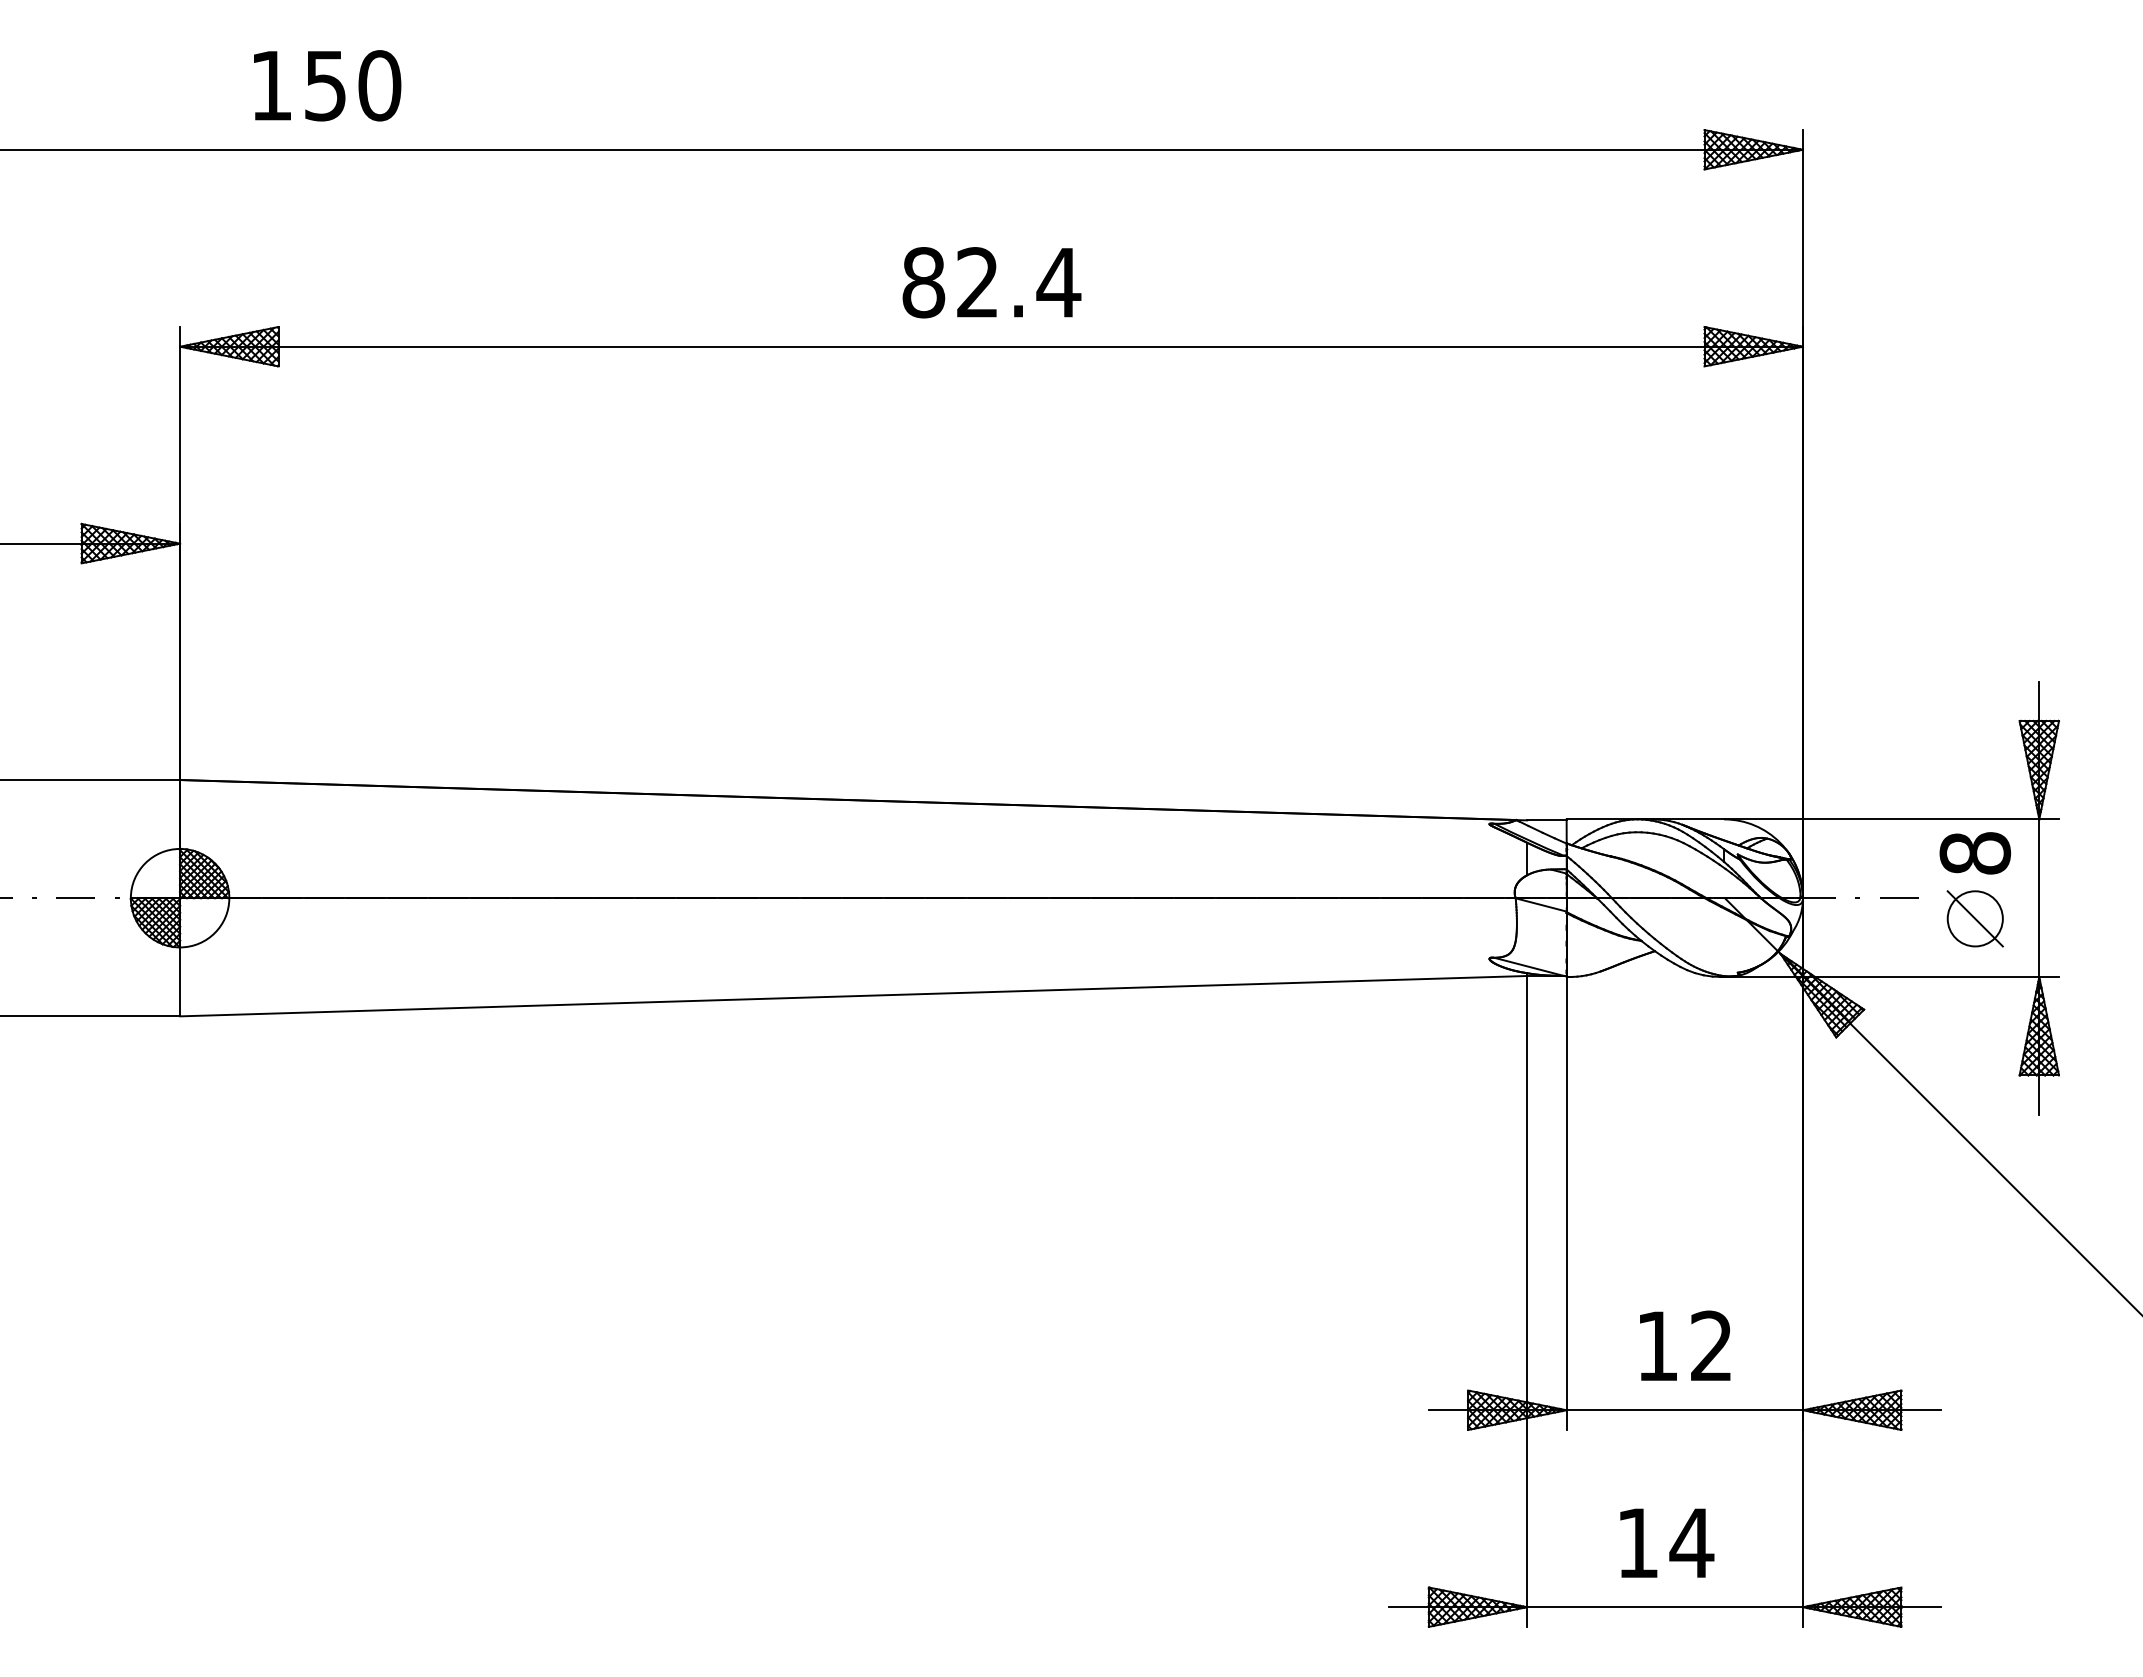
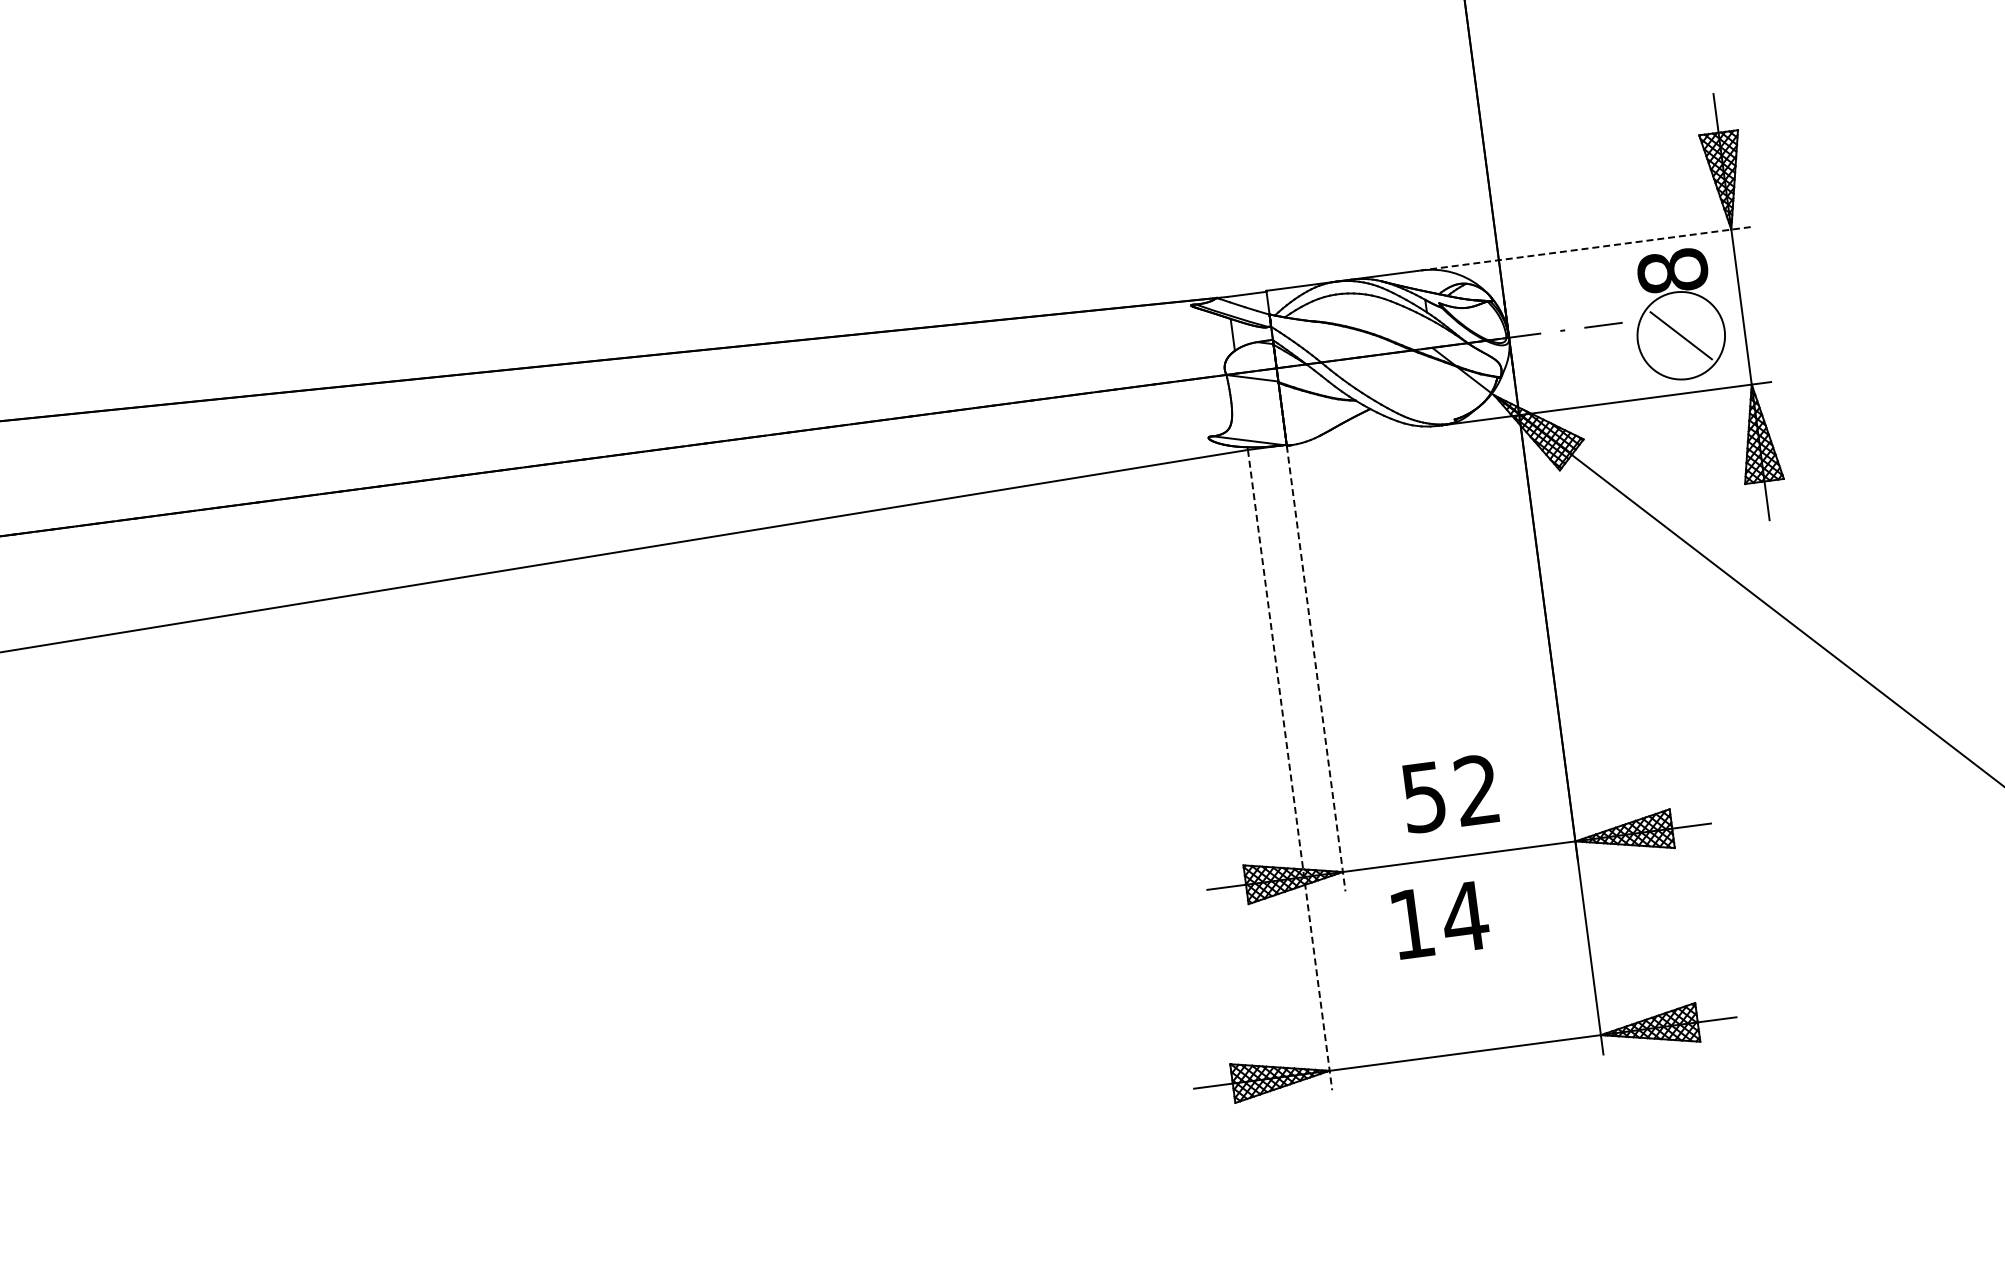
line: (1891, 819) -> (1585, 248), solid -> dashed
circle: (1974, 918) -> (1680, 335), size x1.6
line: (1566, 1203) -> (1316, 668), solid -> dashed
line: (1527, 1301) -> (1290, 770), solid -> dashed
text: (1657, 1346) -> (1424, 797), 12 -> 52
text: (1667, 1542) -> (1441, 919), moved

